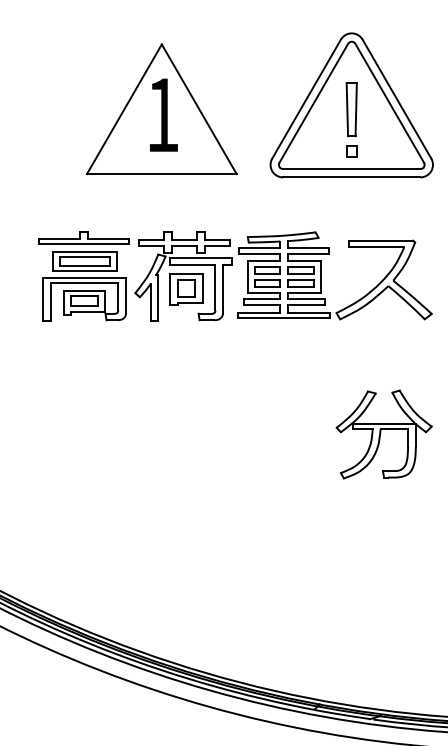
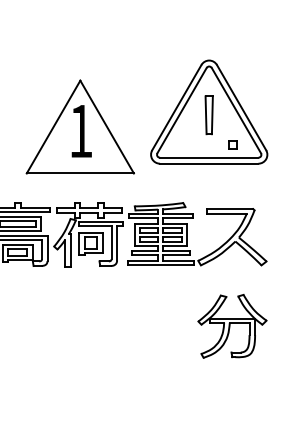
part: (161, 109) -> (80, 127), moved
part: (351, 151) -> (232, 145), moved
part: (383, 434) -> (231, 326), moved

